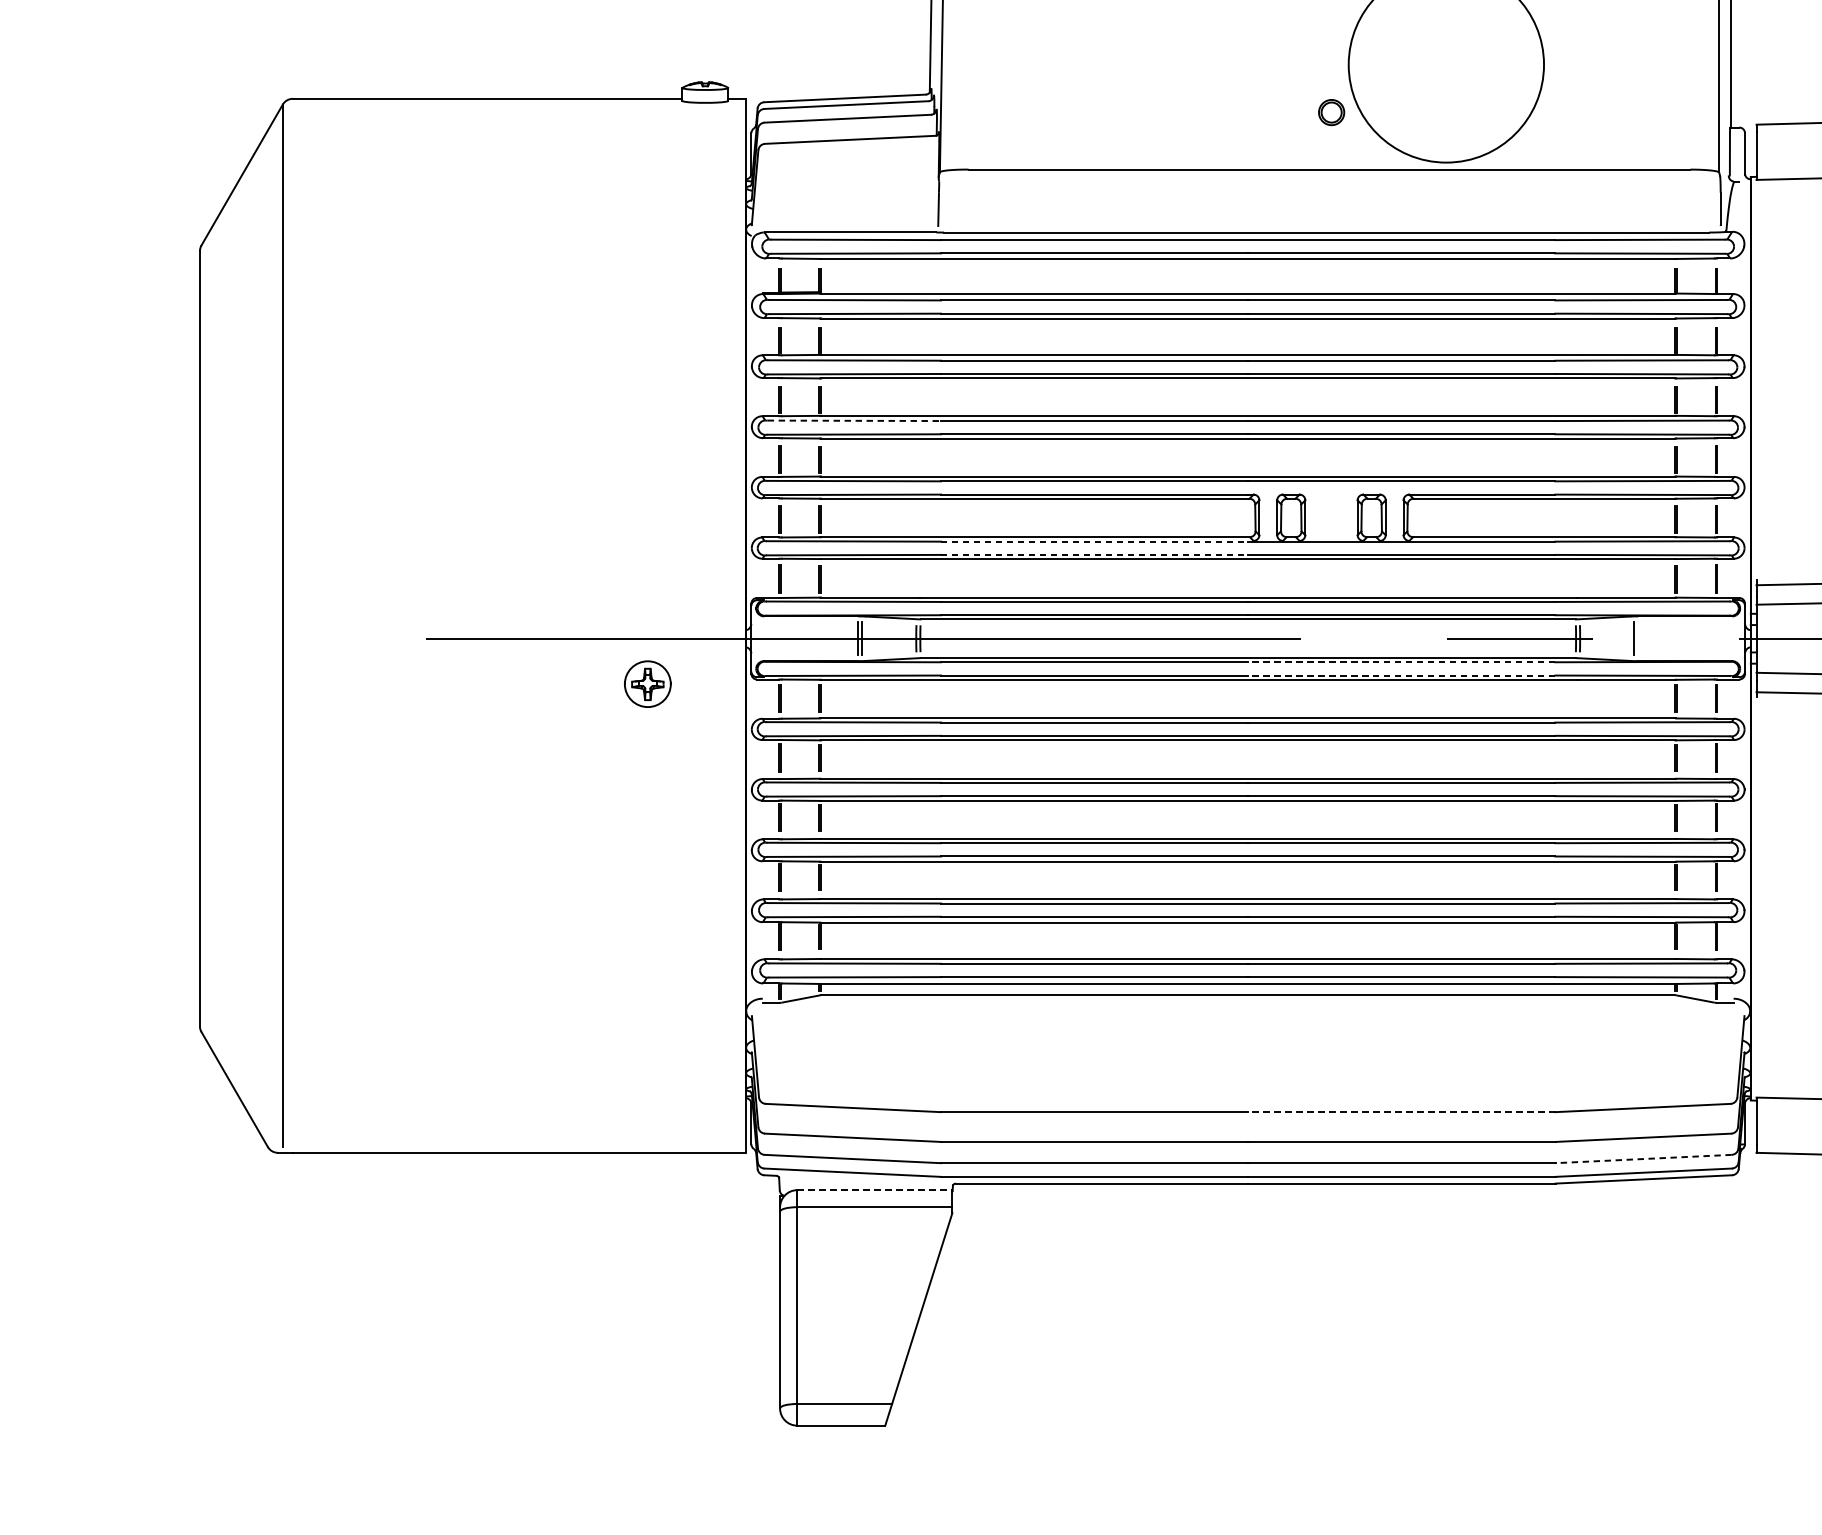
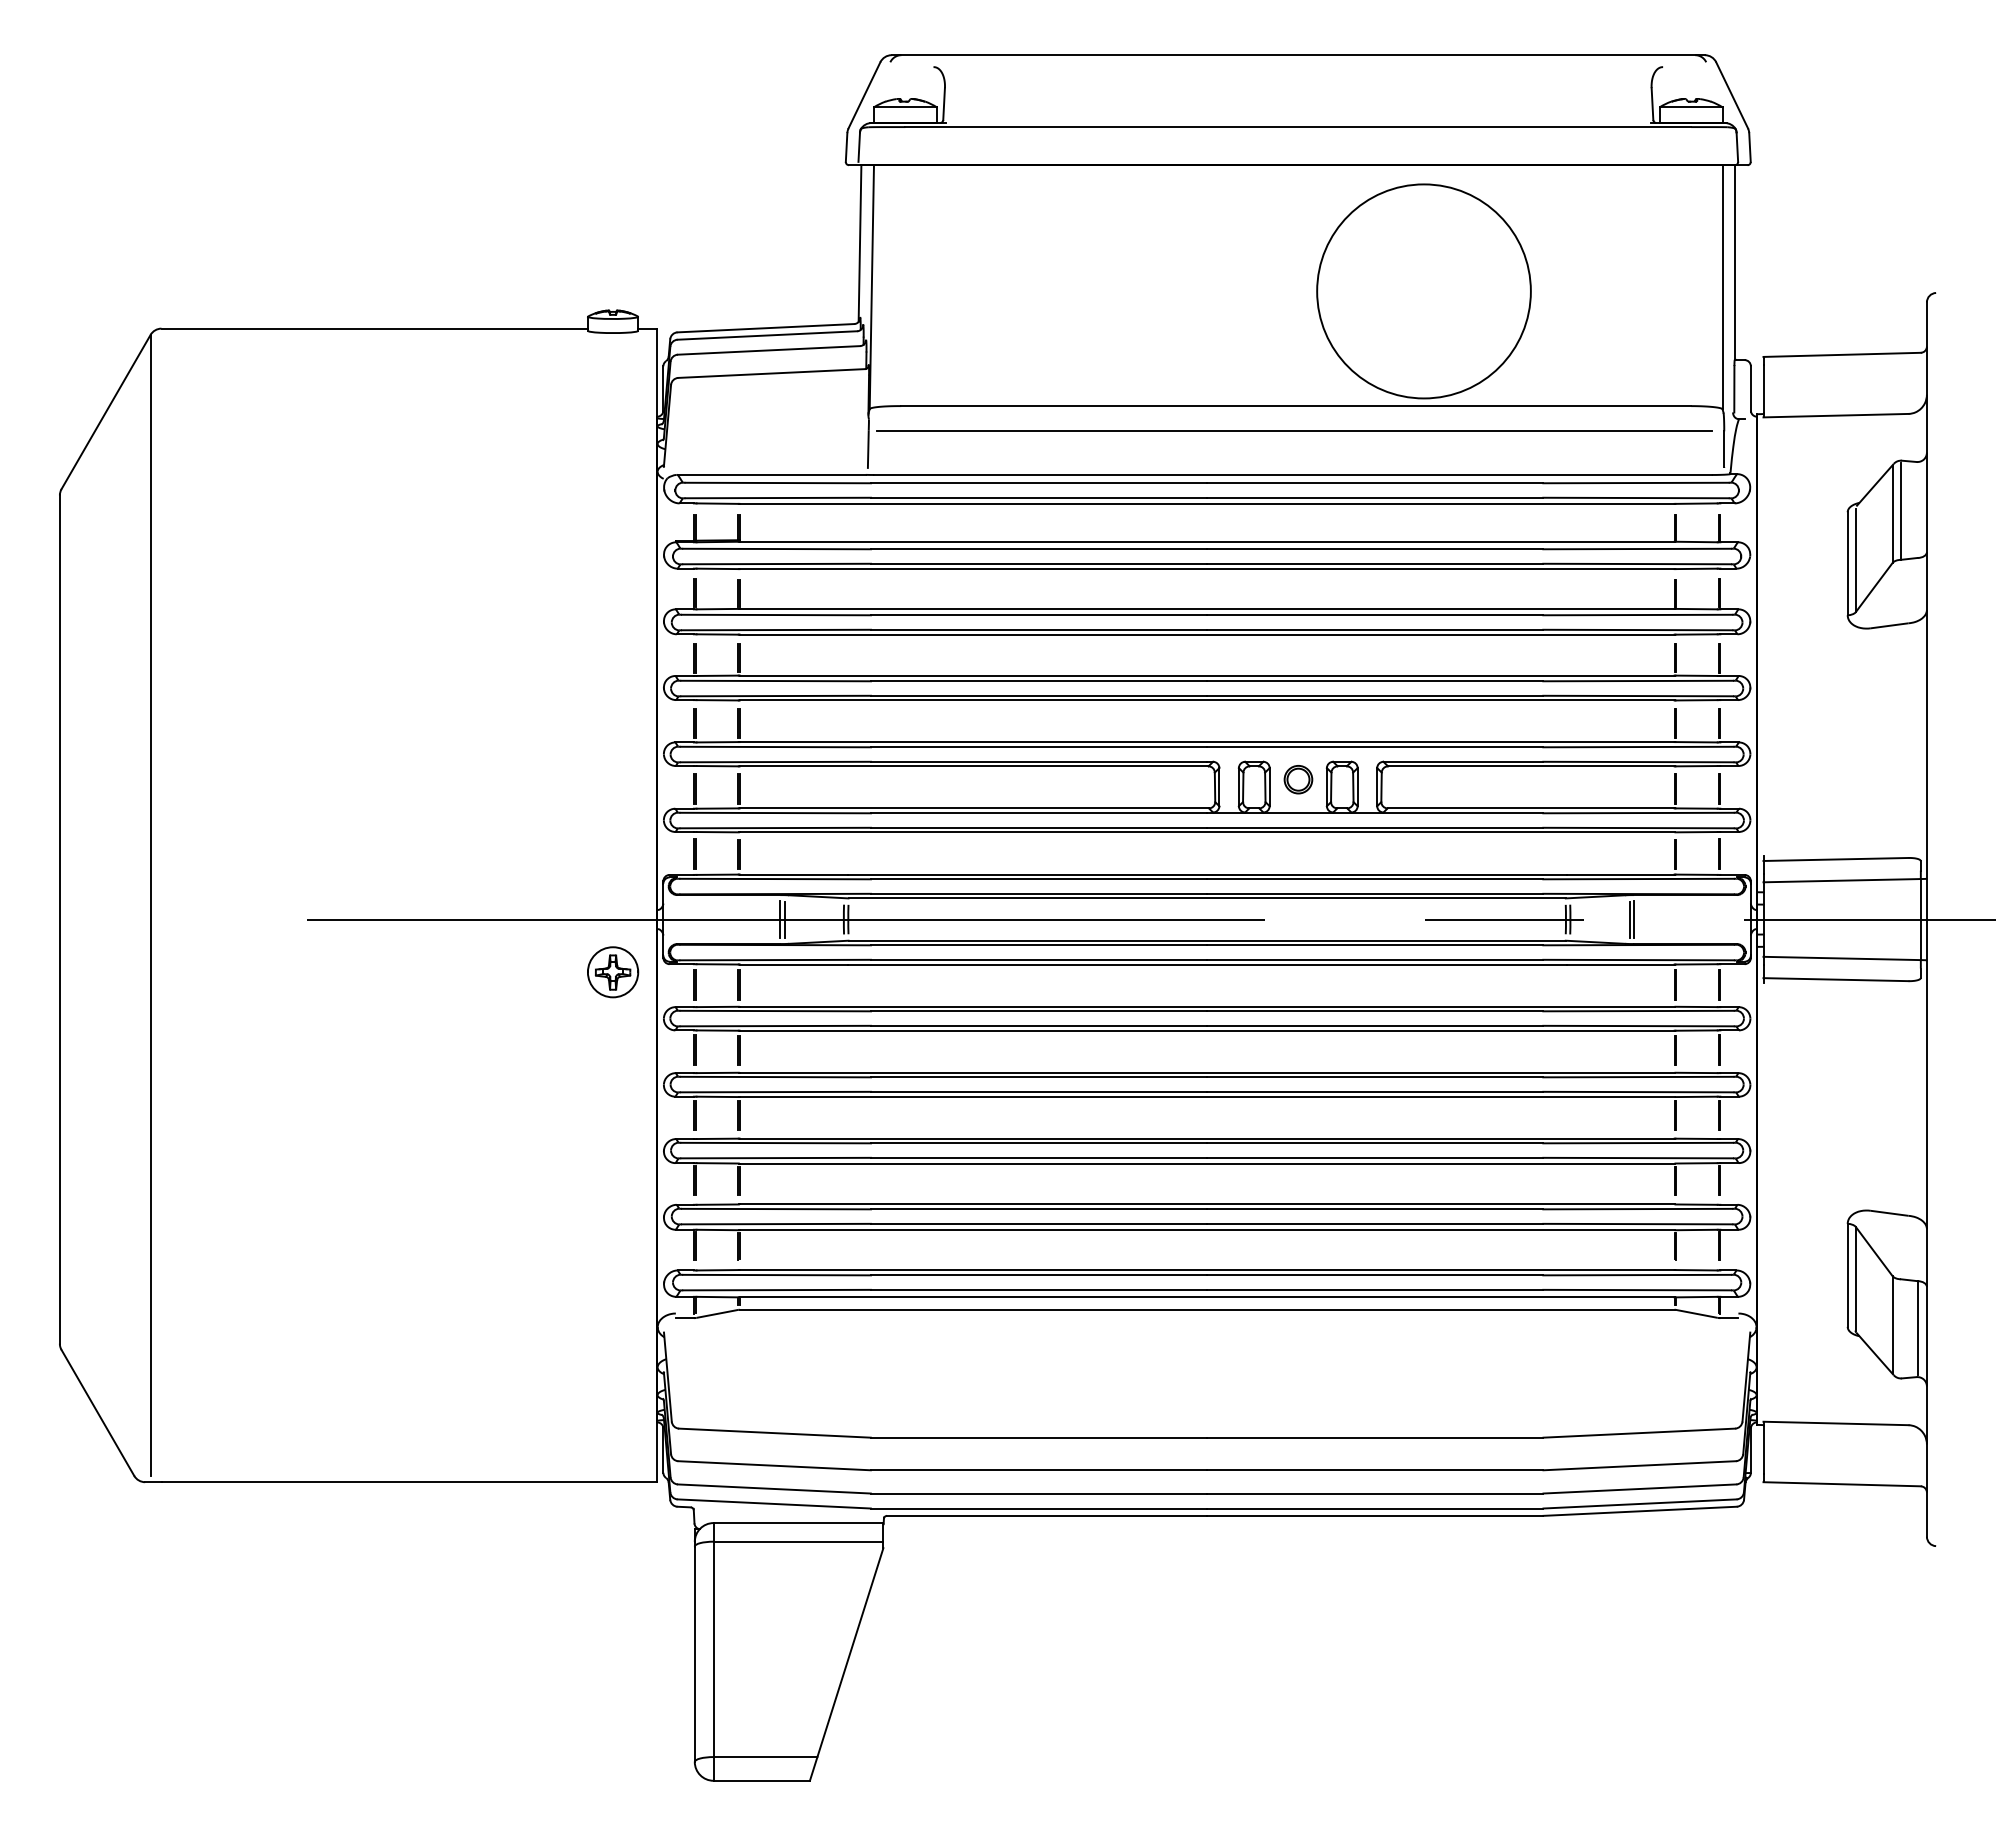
part: (1331, 112) -> (1298, 779), moved
line: (1328, 192) -> (1294, 431), added
line: (854, 421) -> (776, 681), dashed -> solid
line: (1095, 541) -> (1039, 813), dashed -> solid
line: (1095, 554) -> (1039, 827), dashed -> solid
line: (1638, 638) -> (1634, 919), added
line: (1401, 662) -> (1374, 945), dashed -> solid
line: (1401, 675) -> (1374, 959), dashed -> solid
part: (648, 684) -> (613, 972), moved
line: (1401, 1111) -> (1374, 1437), dashed -> solid
line: (1643, 1158) -> (1639, 1488), dashed -> solid
line: (874, 1190) -> (798, 1523), dashed -> solid

